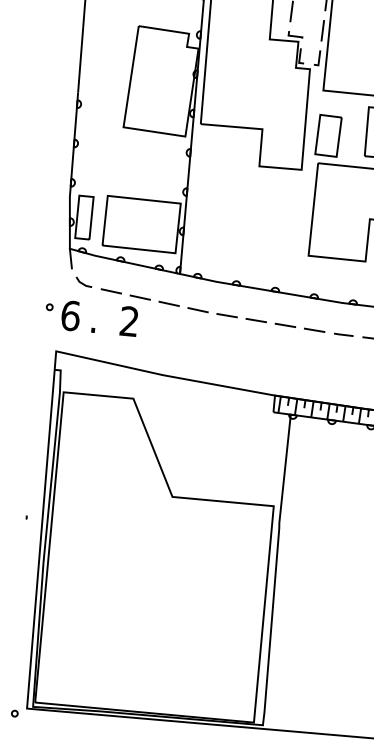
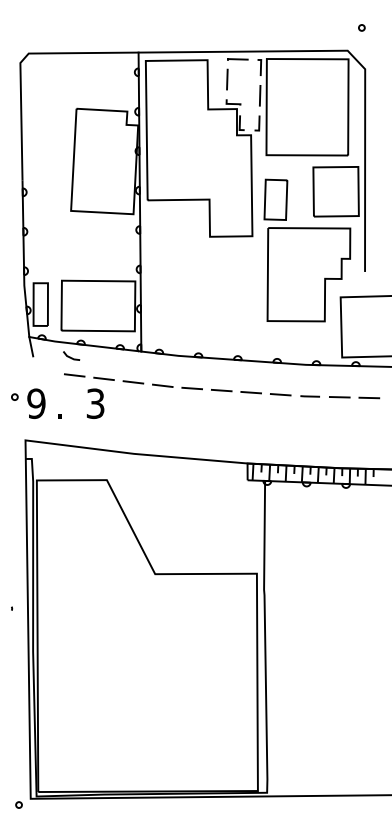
line: (82, 282) -> (70, 356), moved
text: (70, 315) -> (36, 403), 6 -> 9
text: (129, 321) -> (95, 403), 2 -> 3

